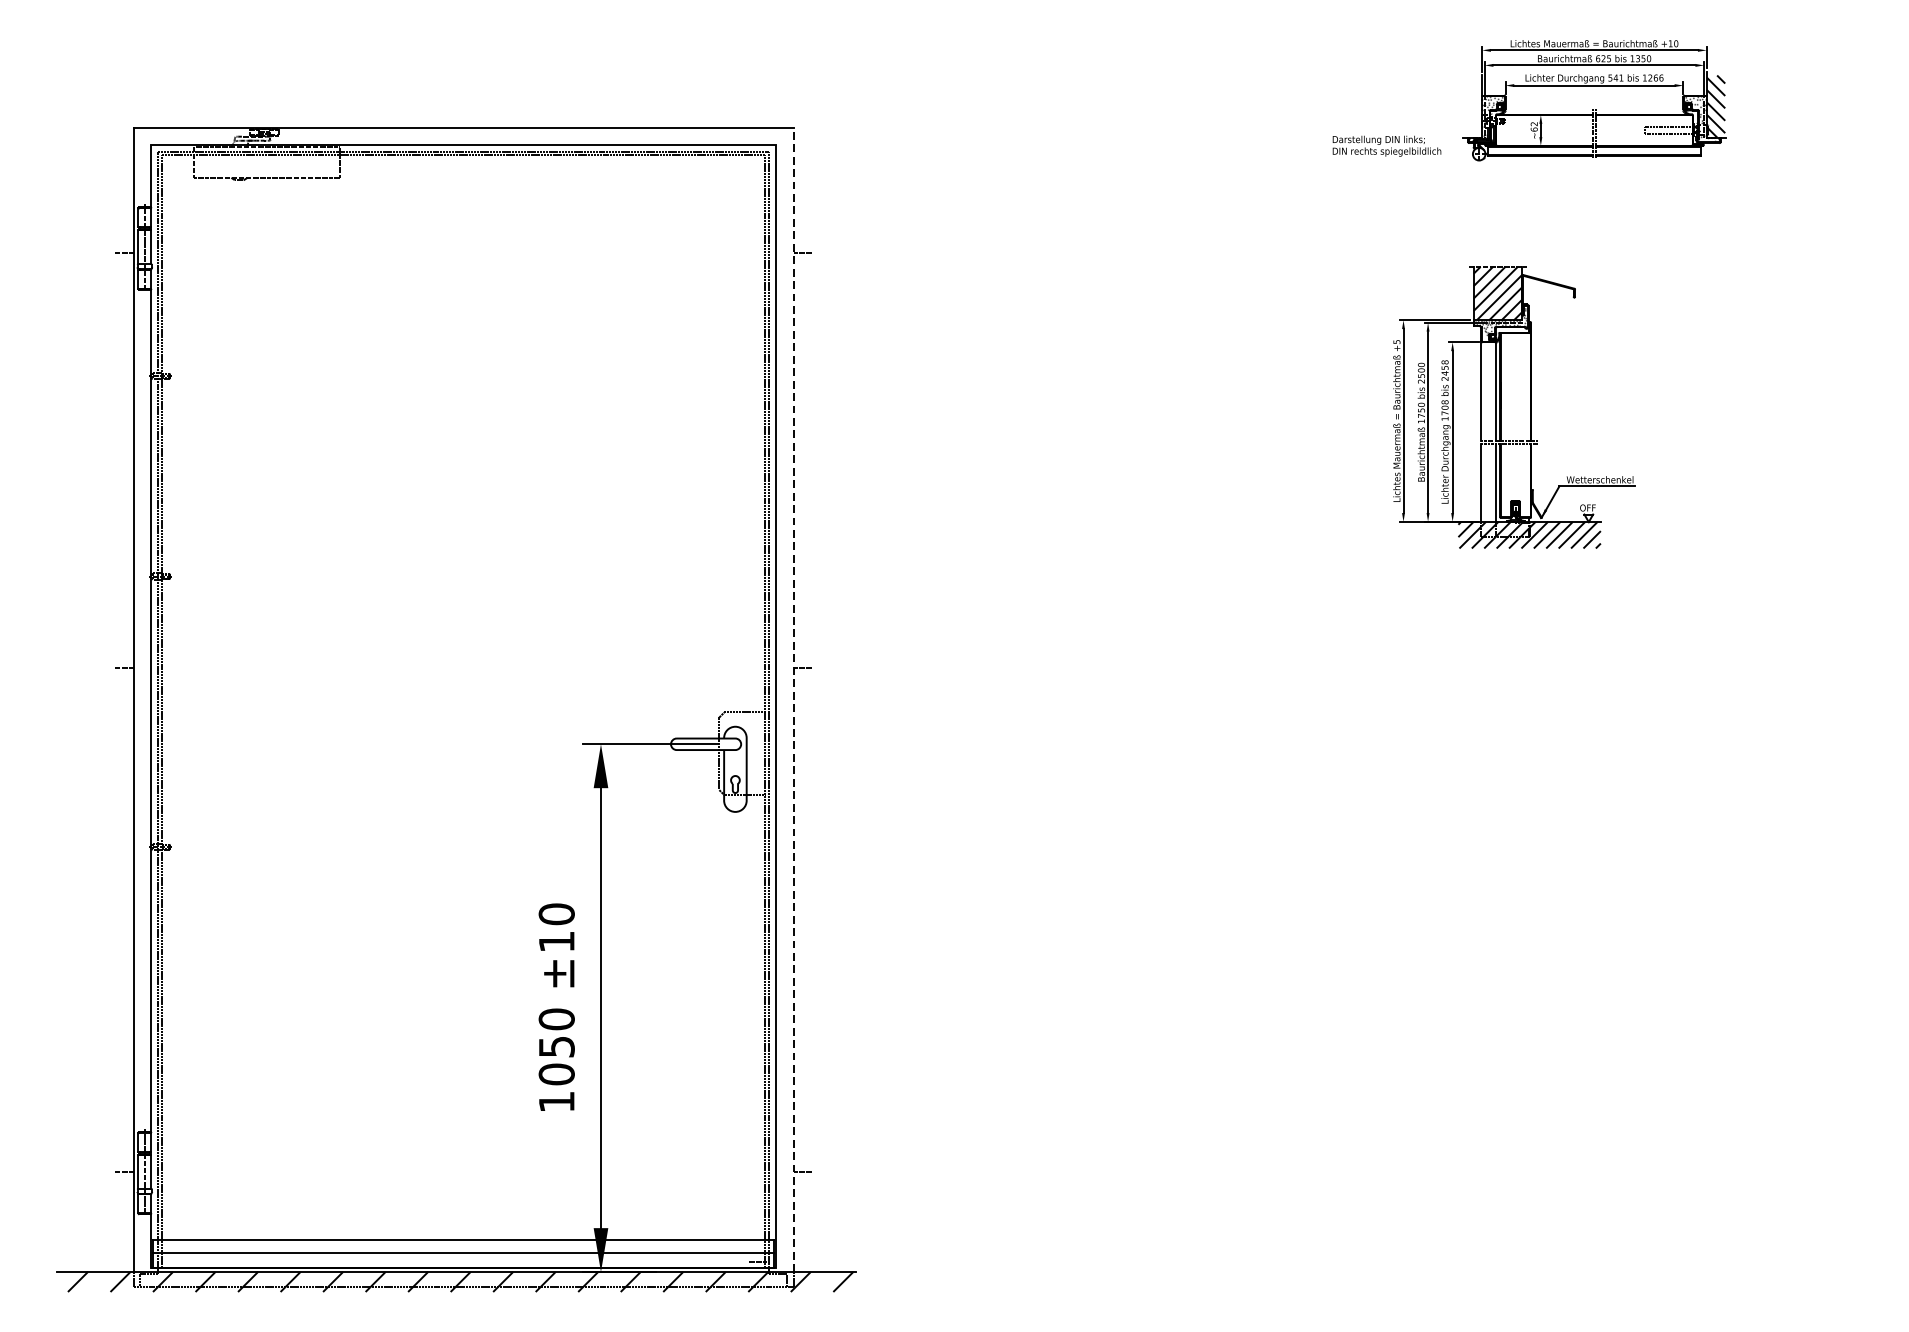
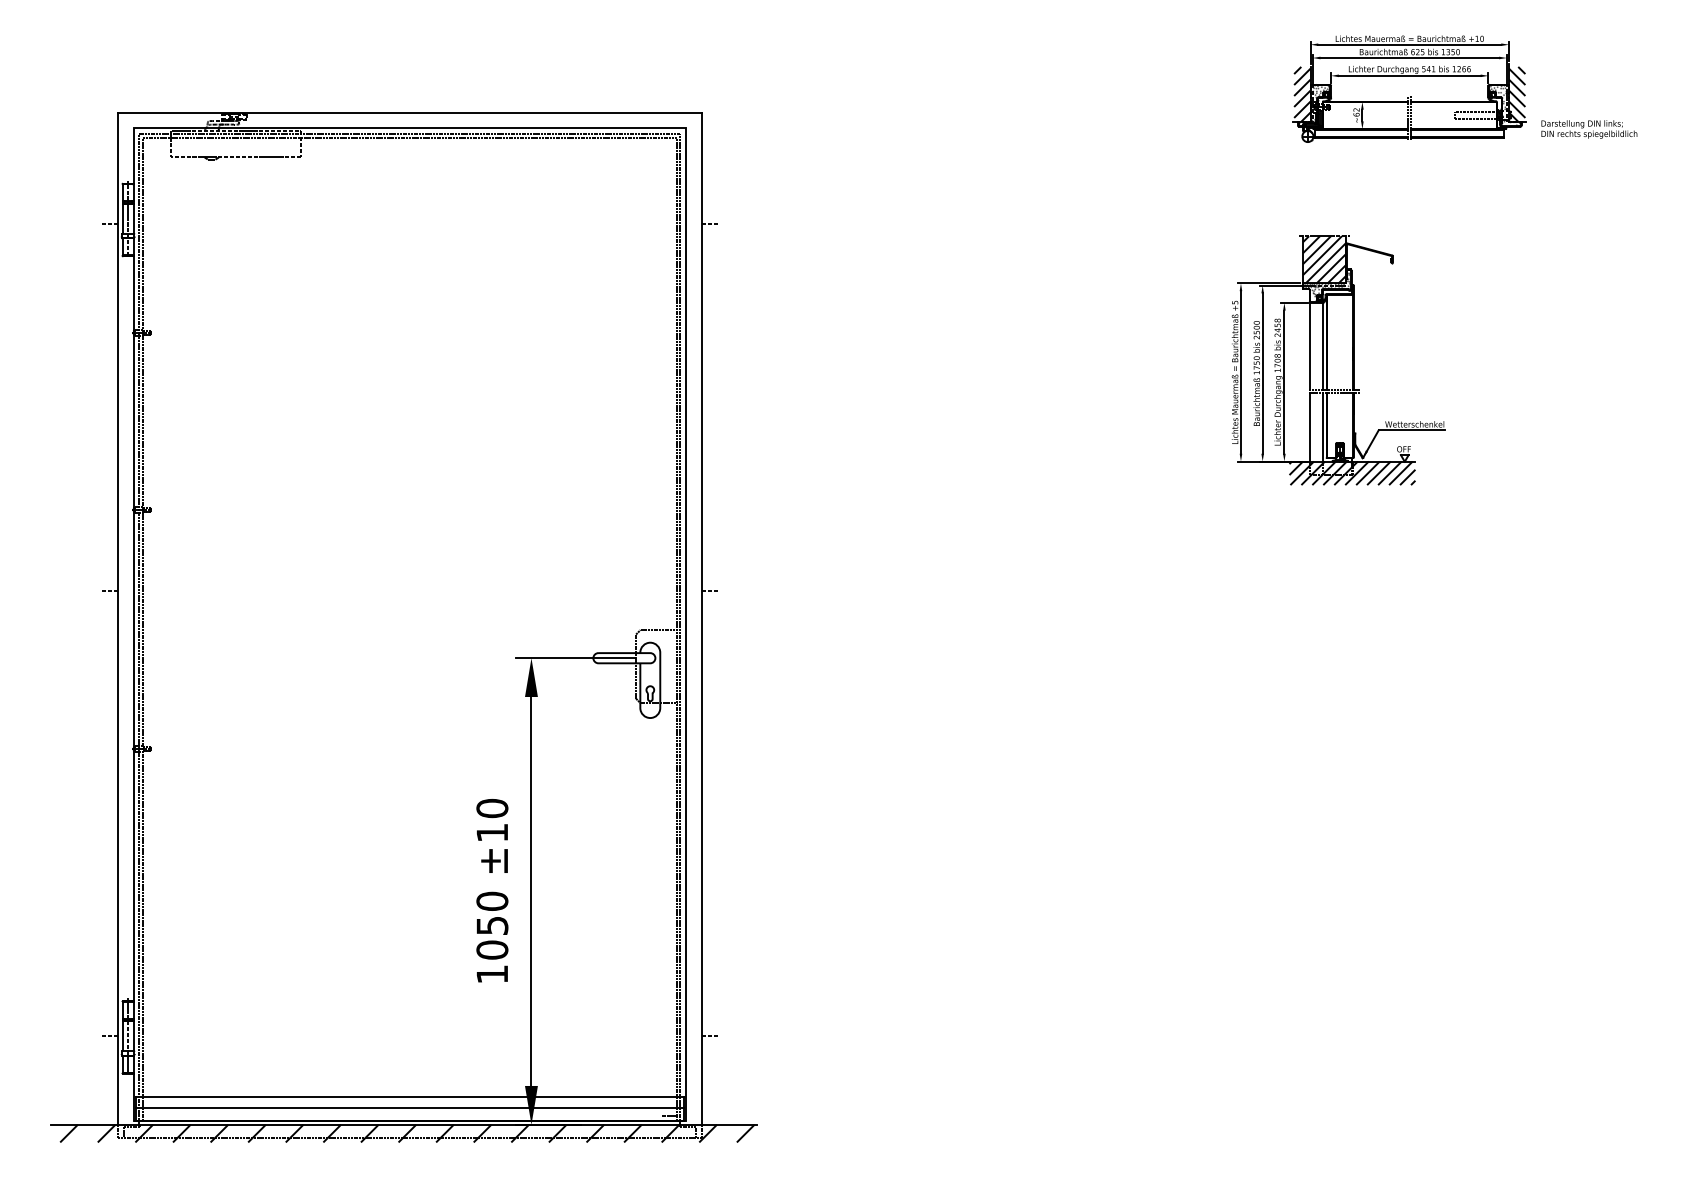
hatch: (1473, 105) -> (1302, 93), added
text: (1387, 146) -> (1589, 129), moved
line: (793, 699) -> (701, 618), dashed -> solid

